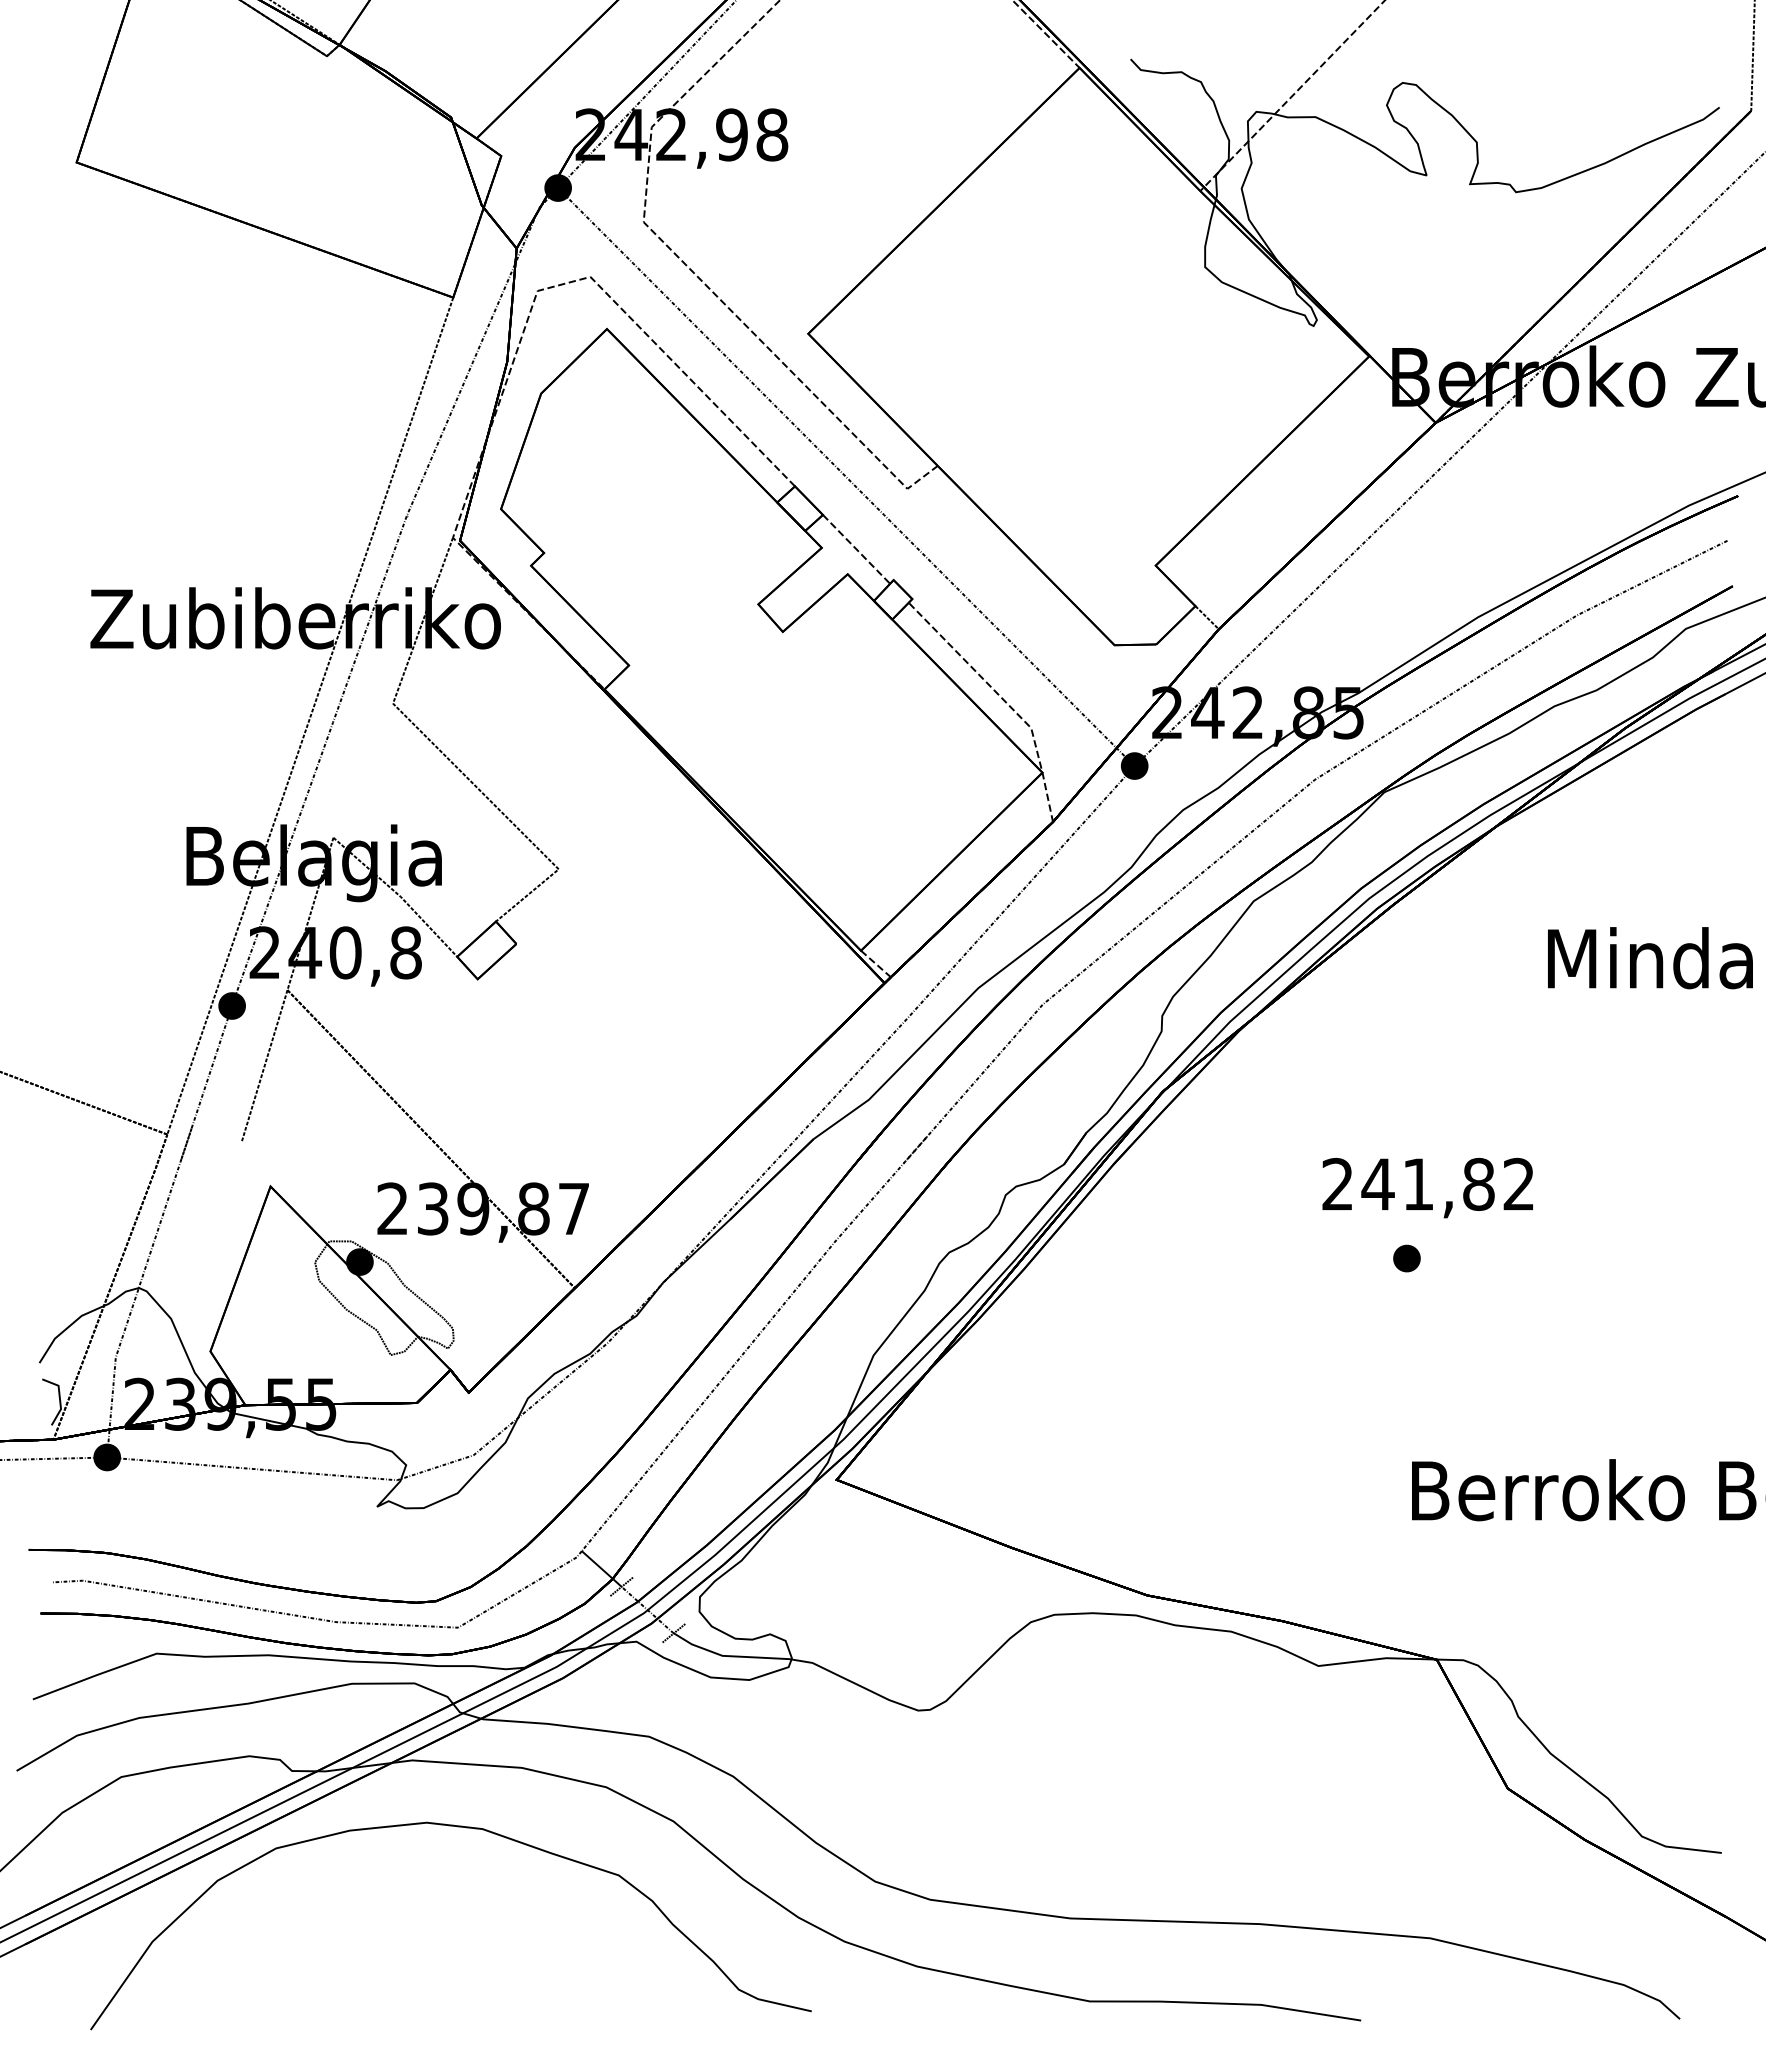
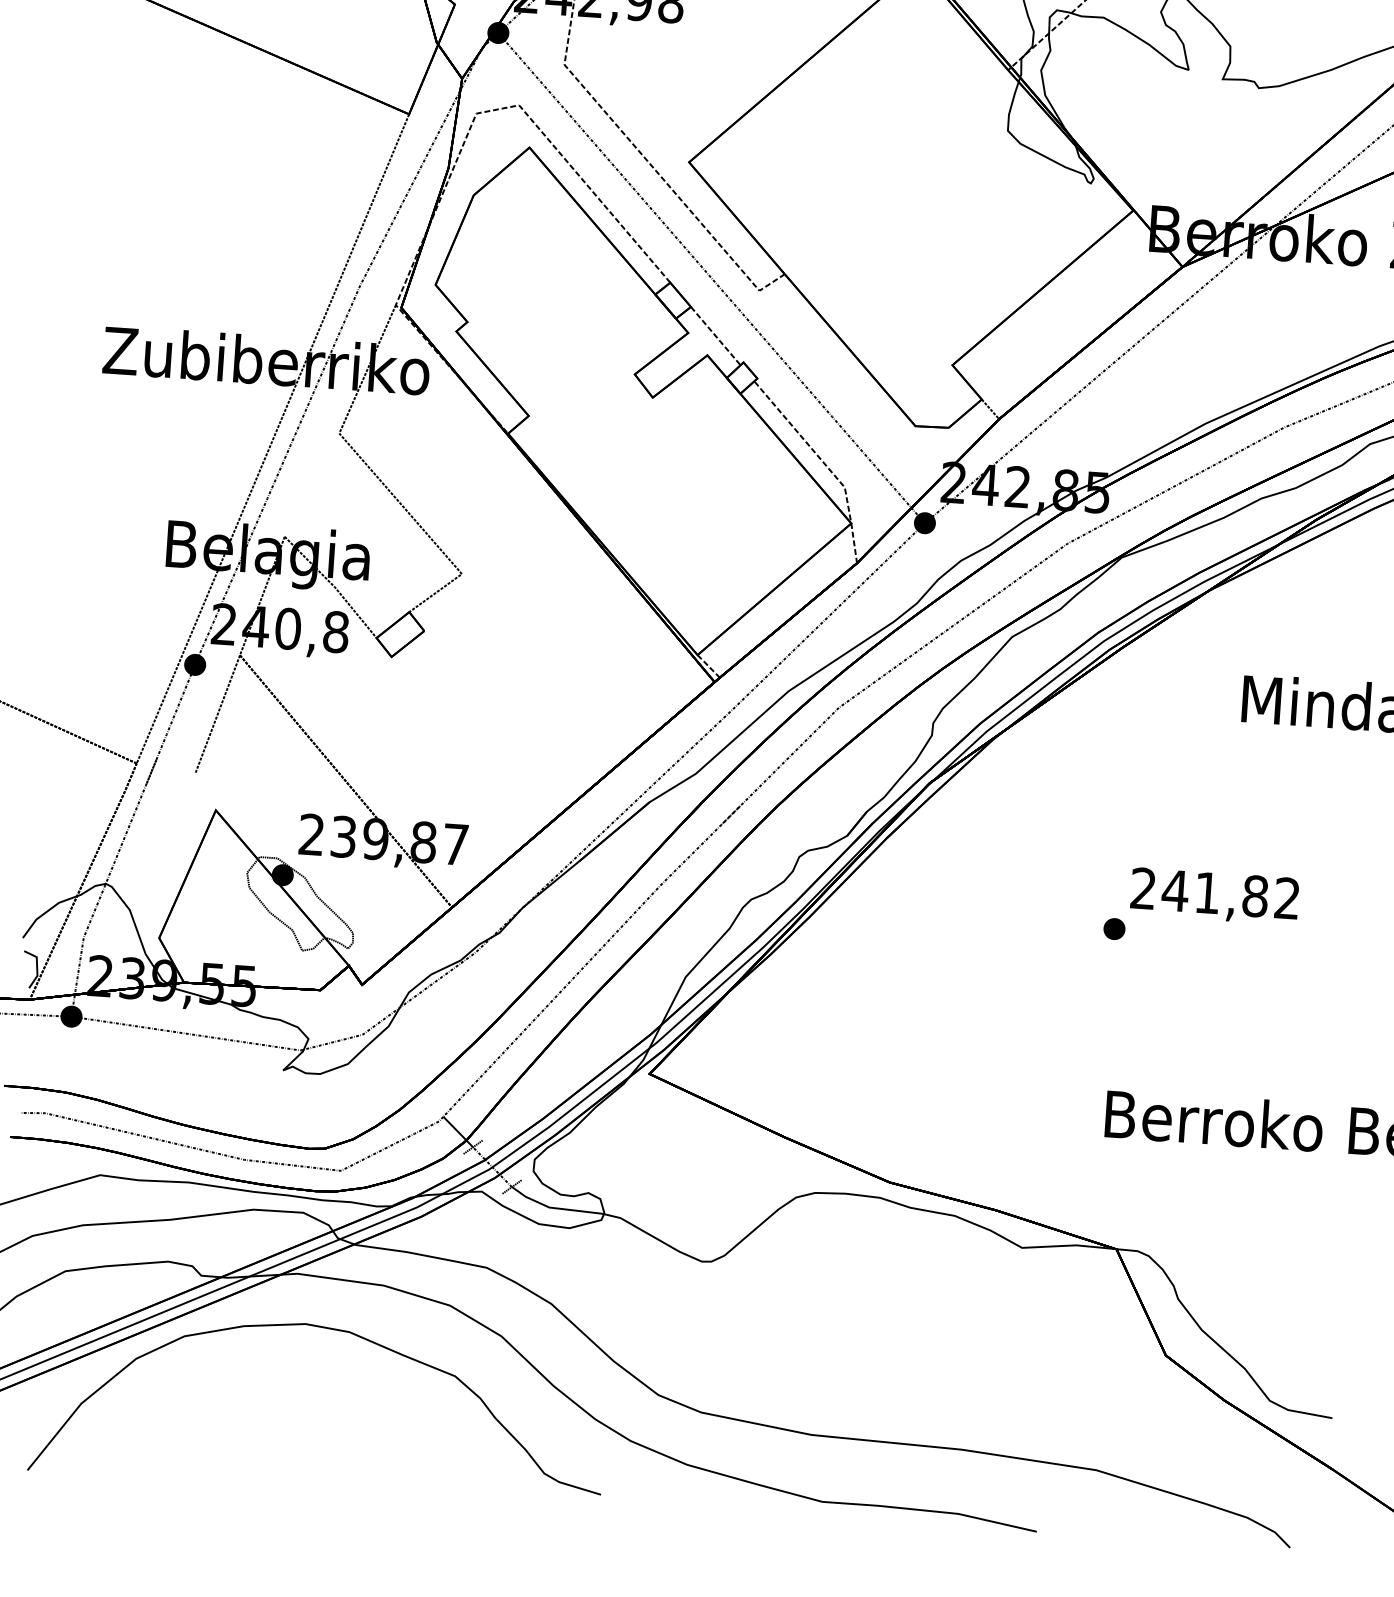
text: (1427, 1187) -> (1214, 895), moved

